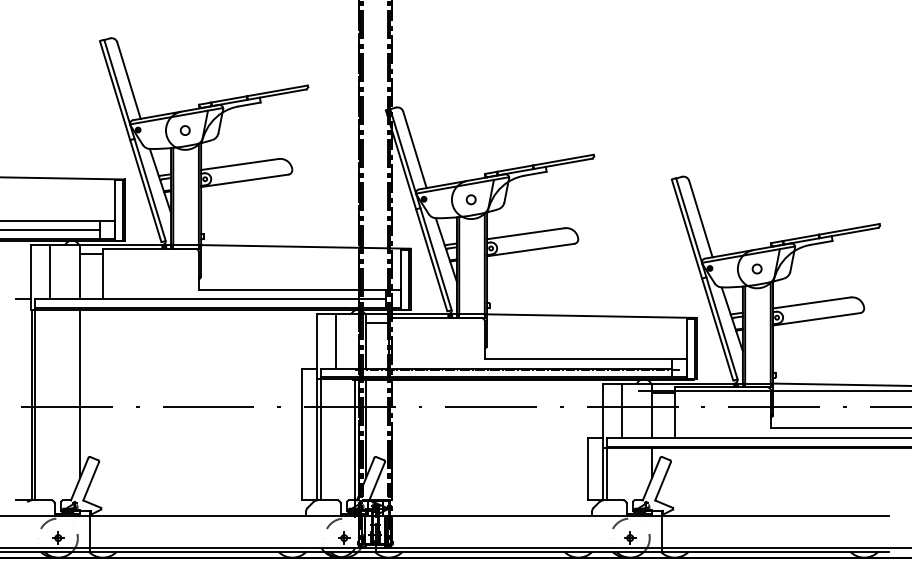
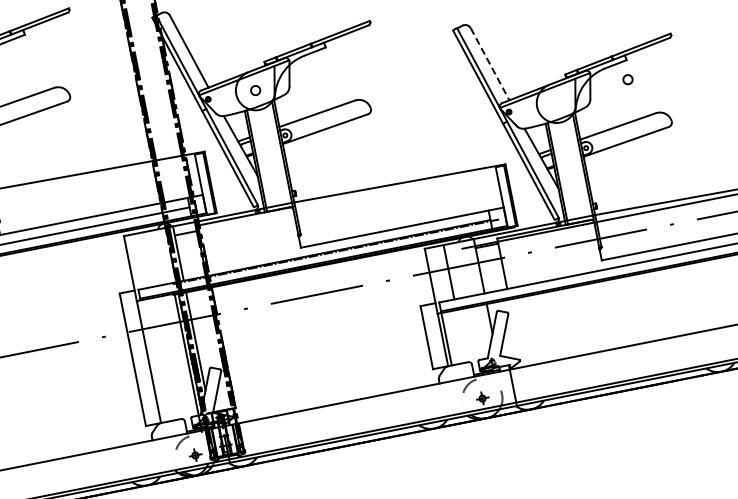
line: (700, 219) -> (489, 64), solid -> dashed
part: (756, 268) -> (627, 79), moved
line: (336, 341) -> (148, 259), removed
line: (321, 439) -> (152, 360), removed

